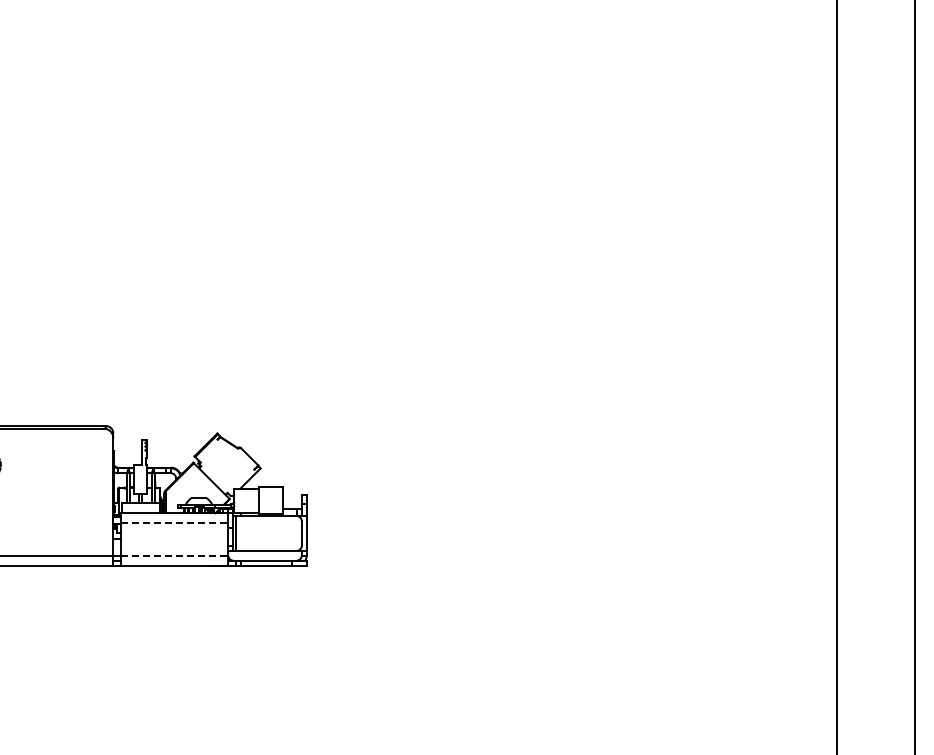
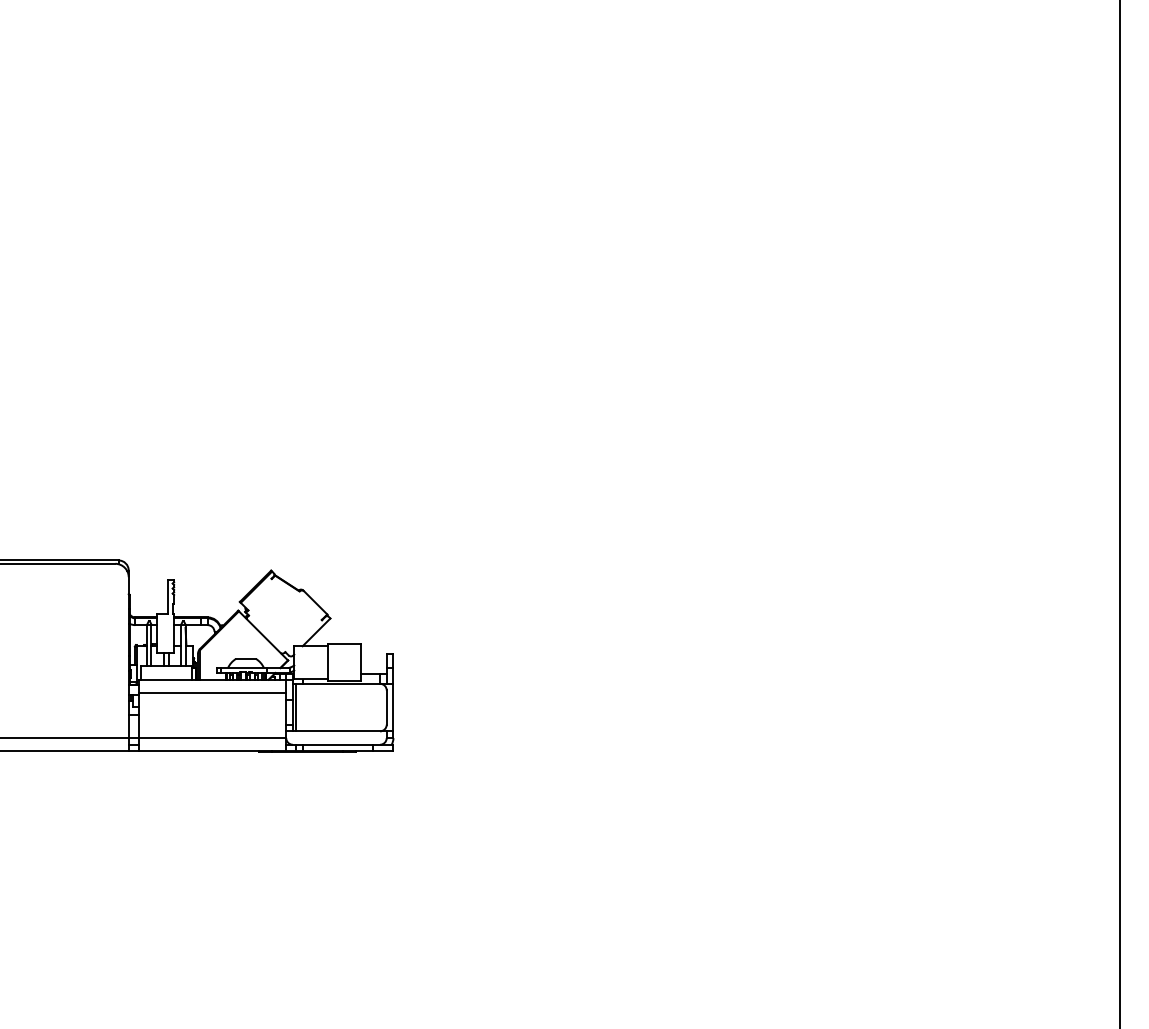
line: (174, 522) -> (212, 692), dashed -> solid
line: (174, 555) -> (212, 737), dashed -> solid

